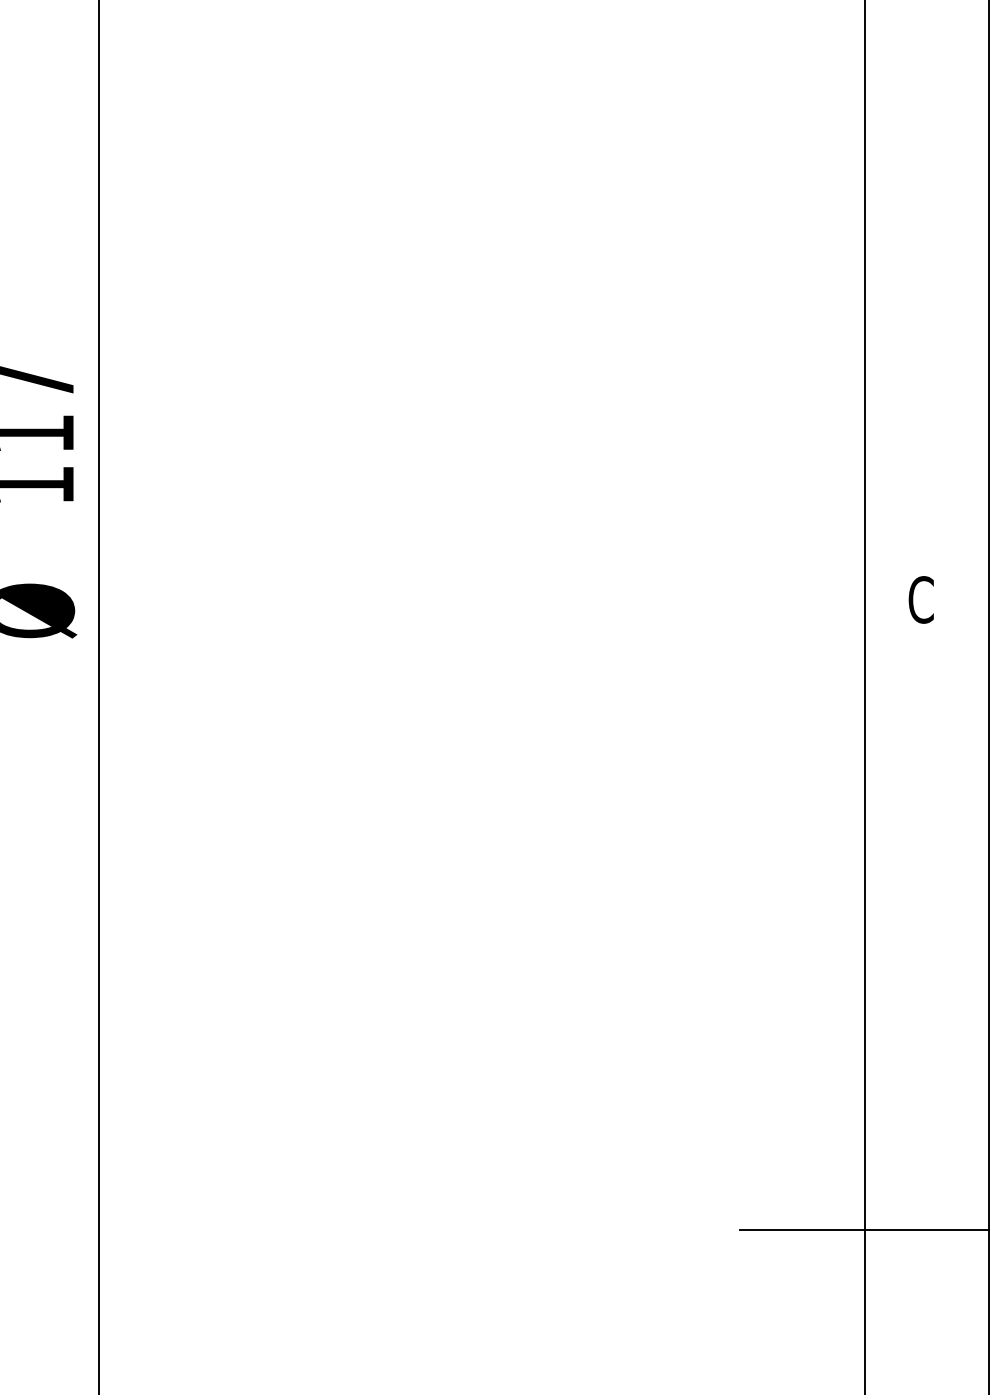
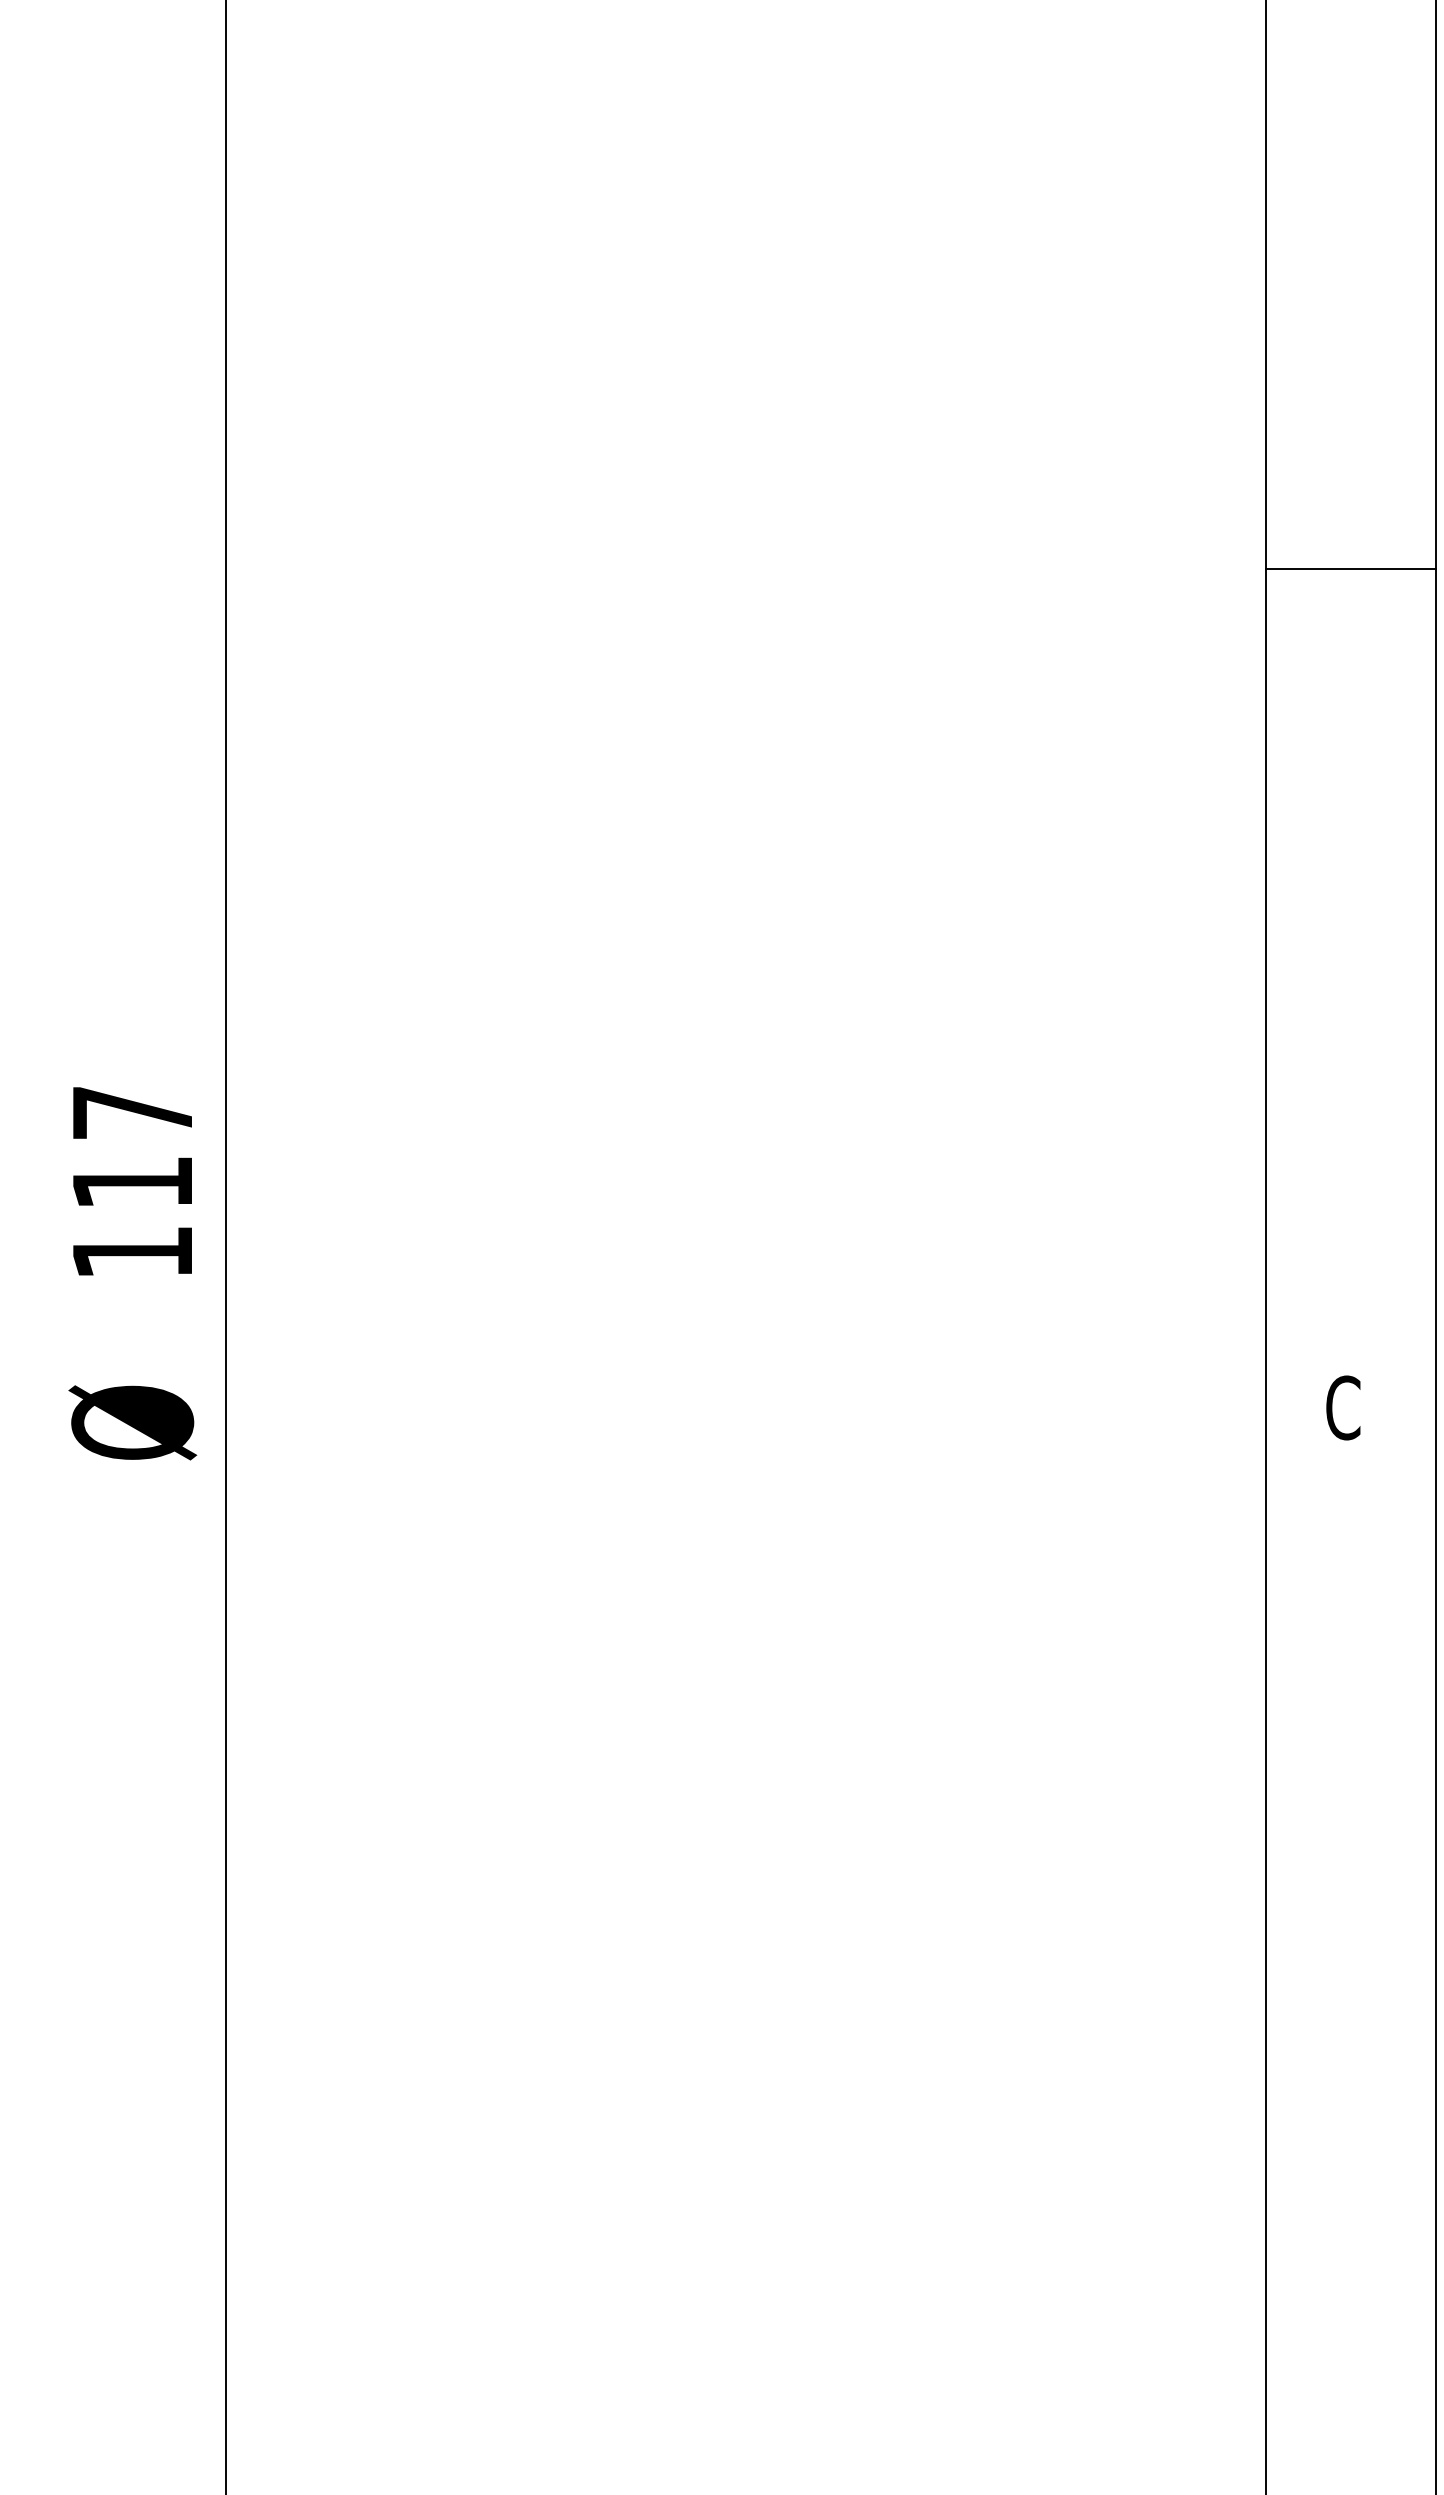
line: (863, 1229) -> (1265, 2263), removed

